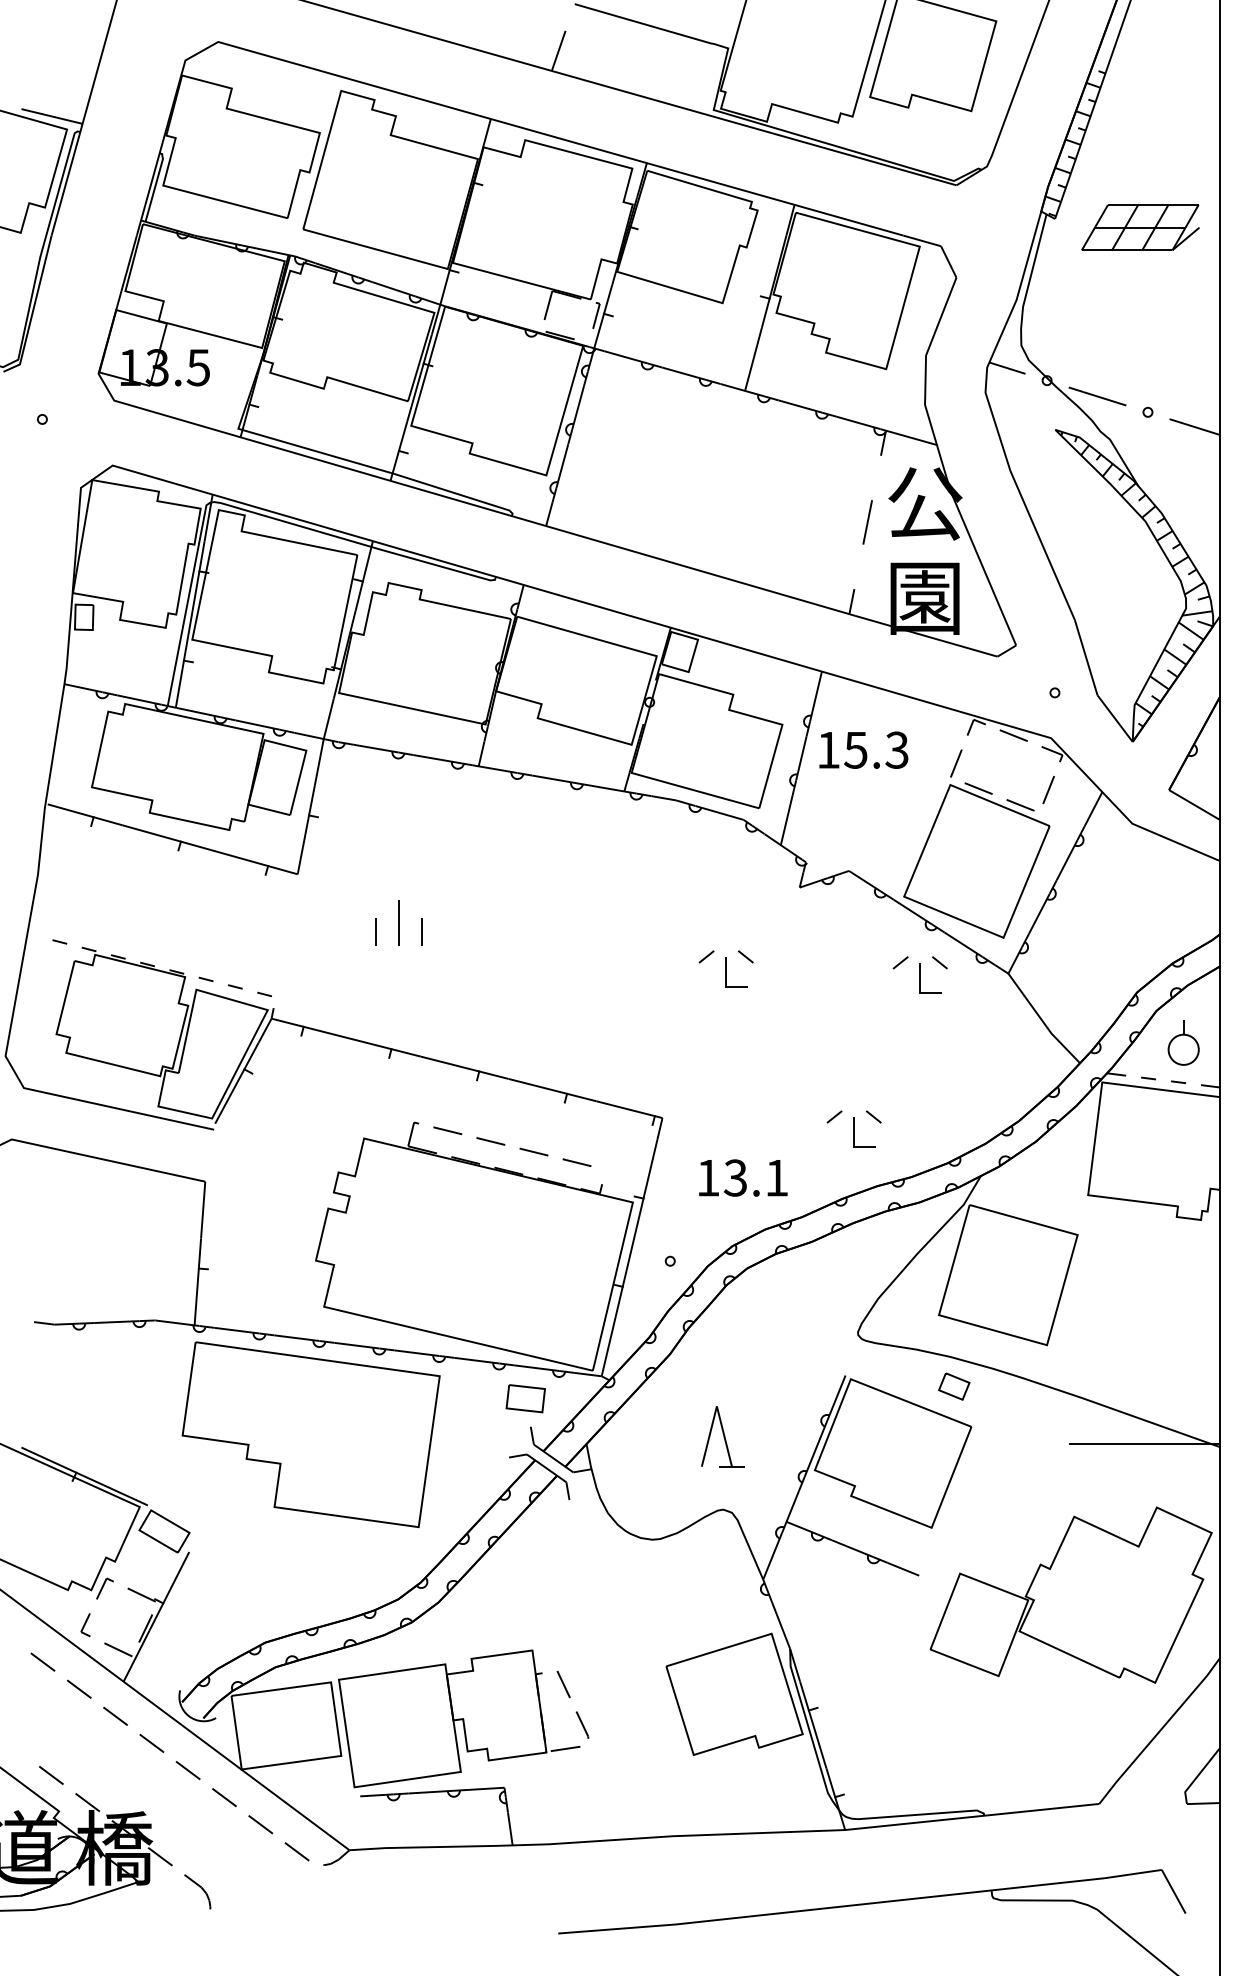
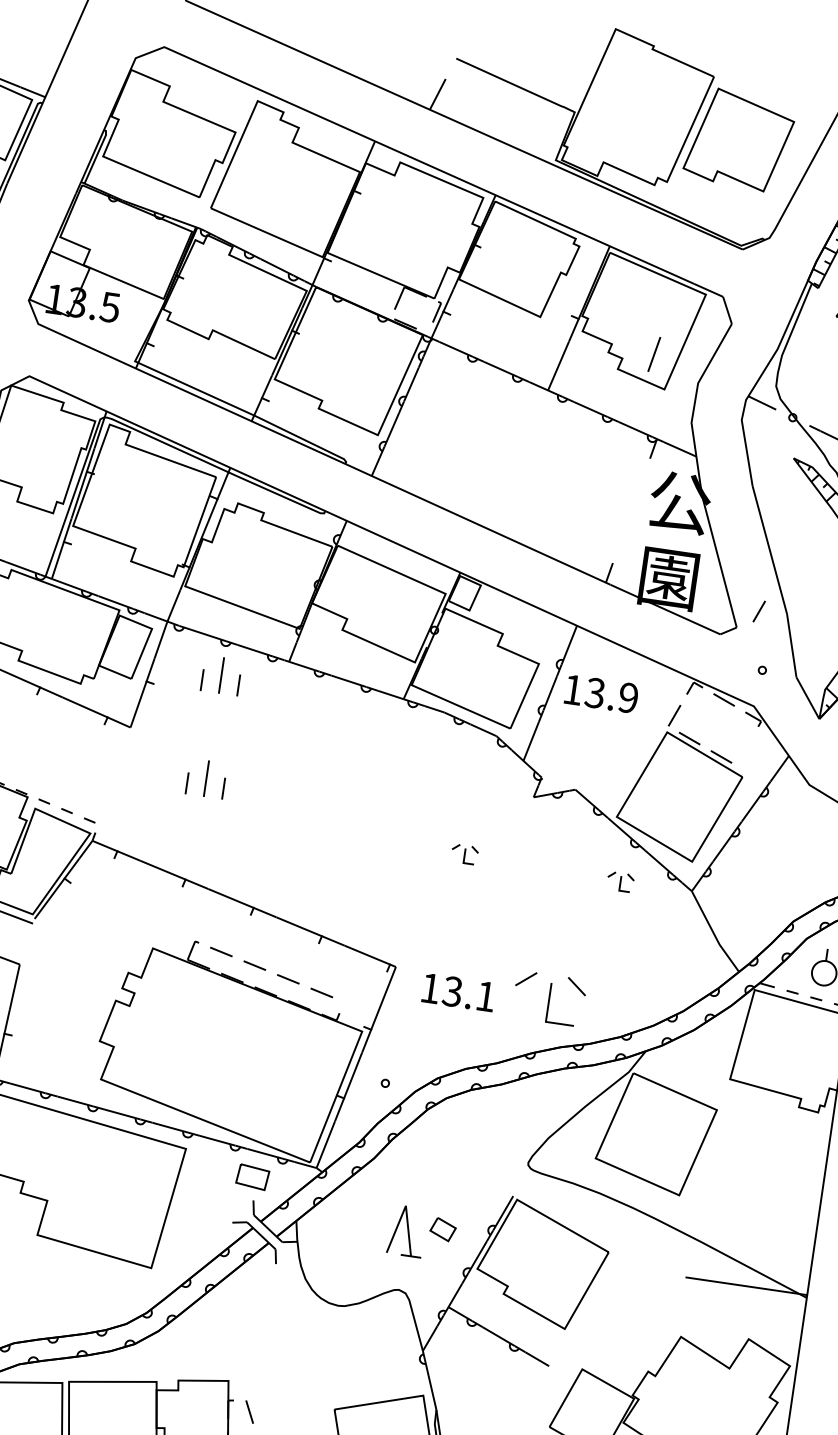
line: (867, 522) -> (654, 354), moved
text: (876, 749) -> (611, 695), 15.3 -> 13.9
line: (1048, 790) -> (759, 611), moved
part: (398, 794) -> (221, 675), added
part: (725, 968) -> (464, 853), size x0.6
part: (919, 974) -> (620, 881), size x0.6
part: (853, 1128) -> (548, 997), size x1.6
text: (743, 1177) -> (459, 992), moved
part: (954, 1386) -> (443, 1229), moved

